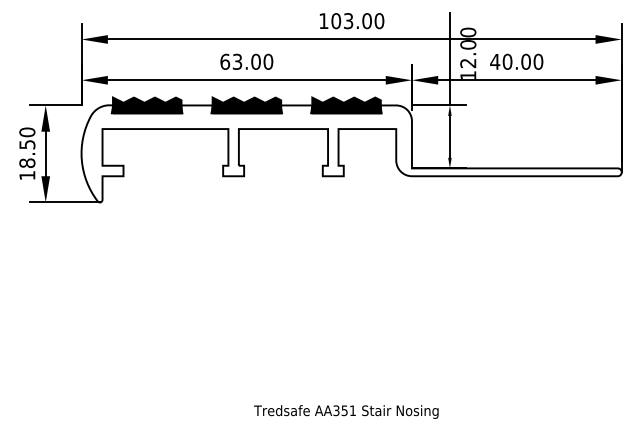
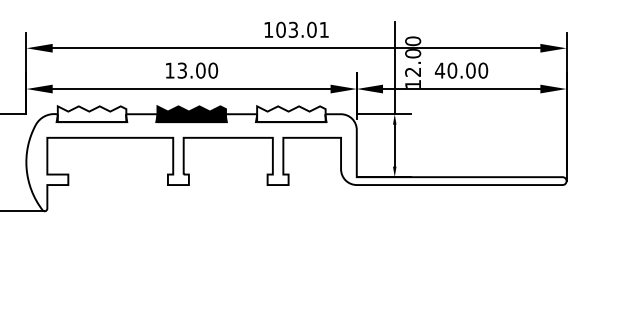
text: (379, 21) -> (324, 30), 103.00 -> 103.01
text: (225, 61) -> (170, 70), 63.00 -> 13.00
fill: (147, 105) -> (92, 114), removed
fill: (346, 105) -> (291, 114), removed

